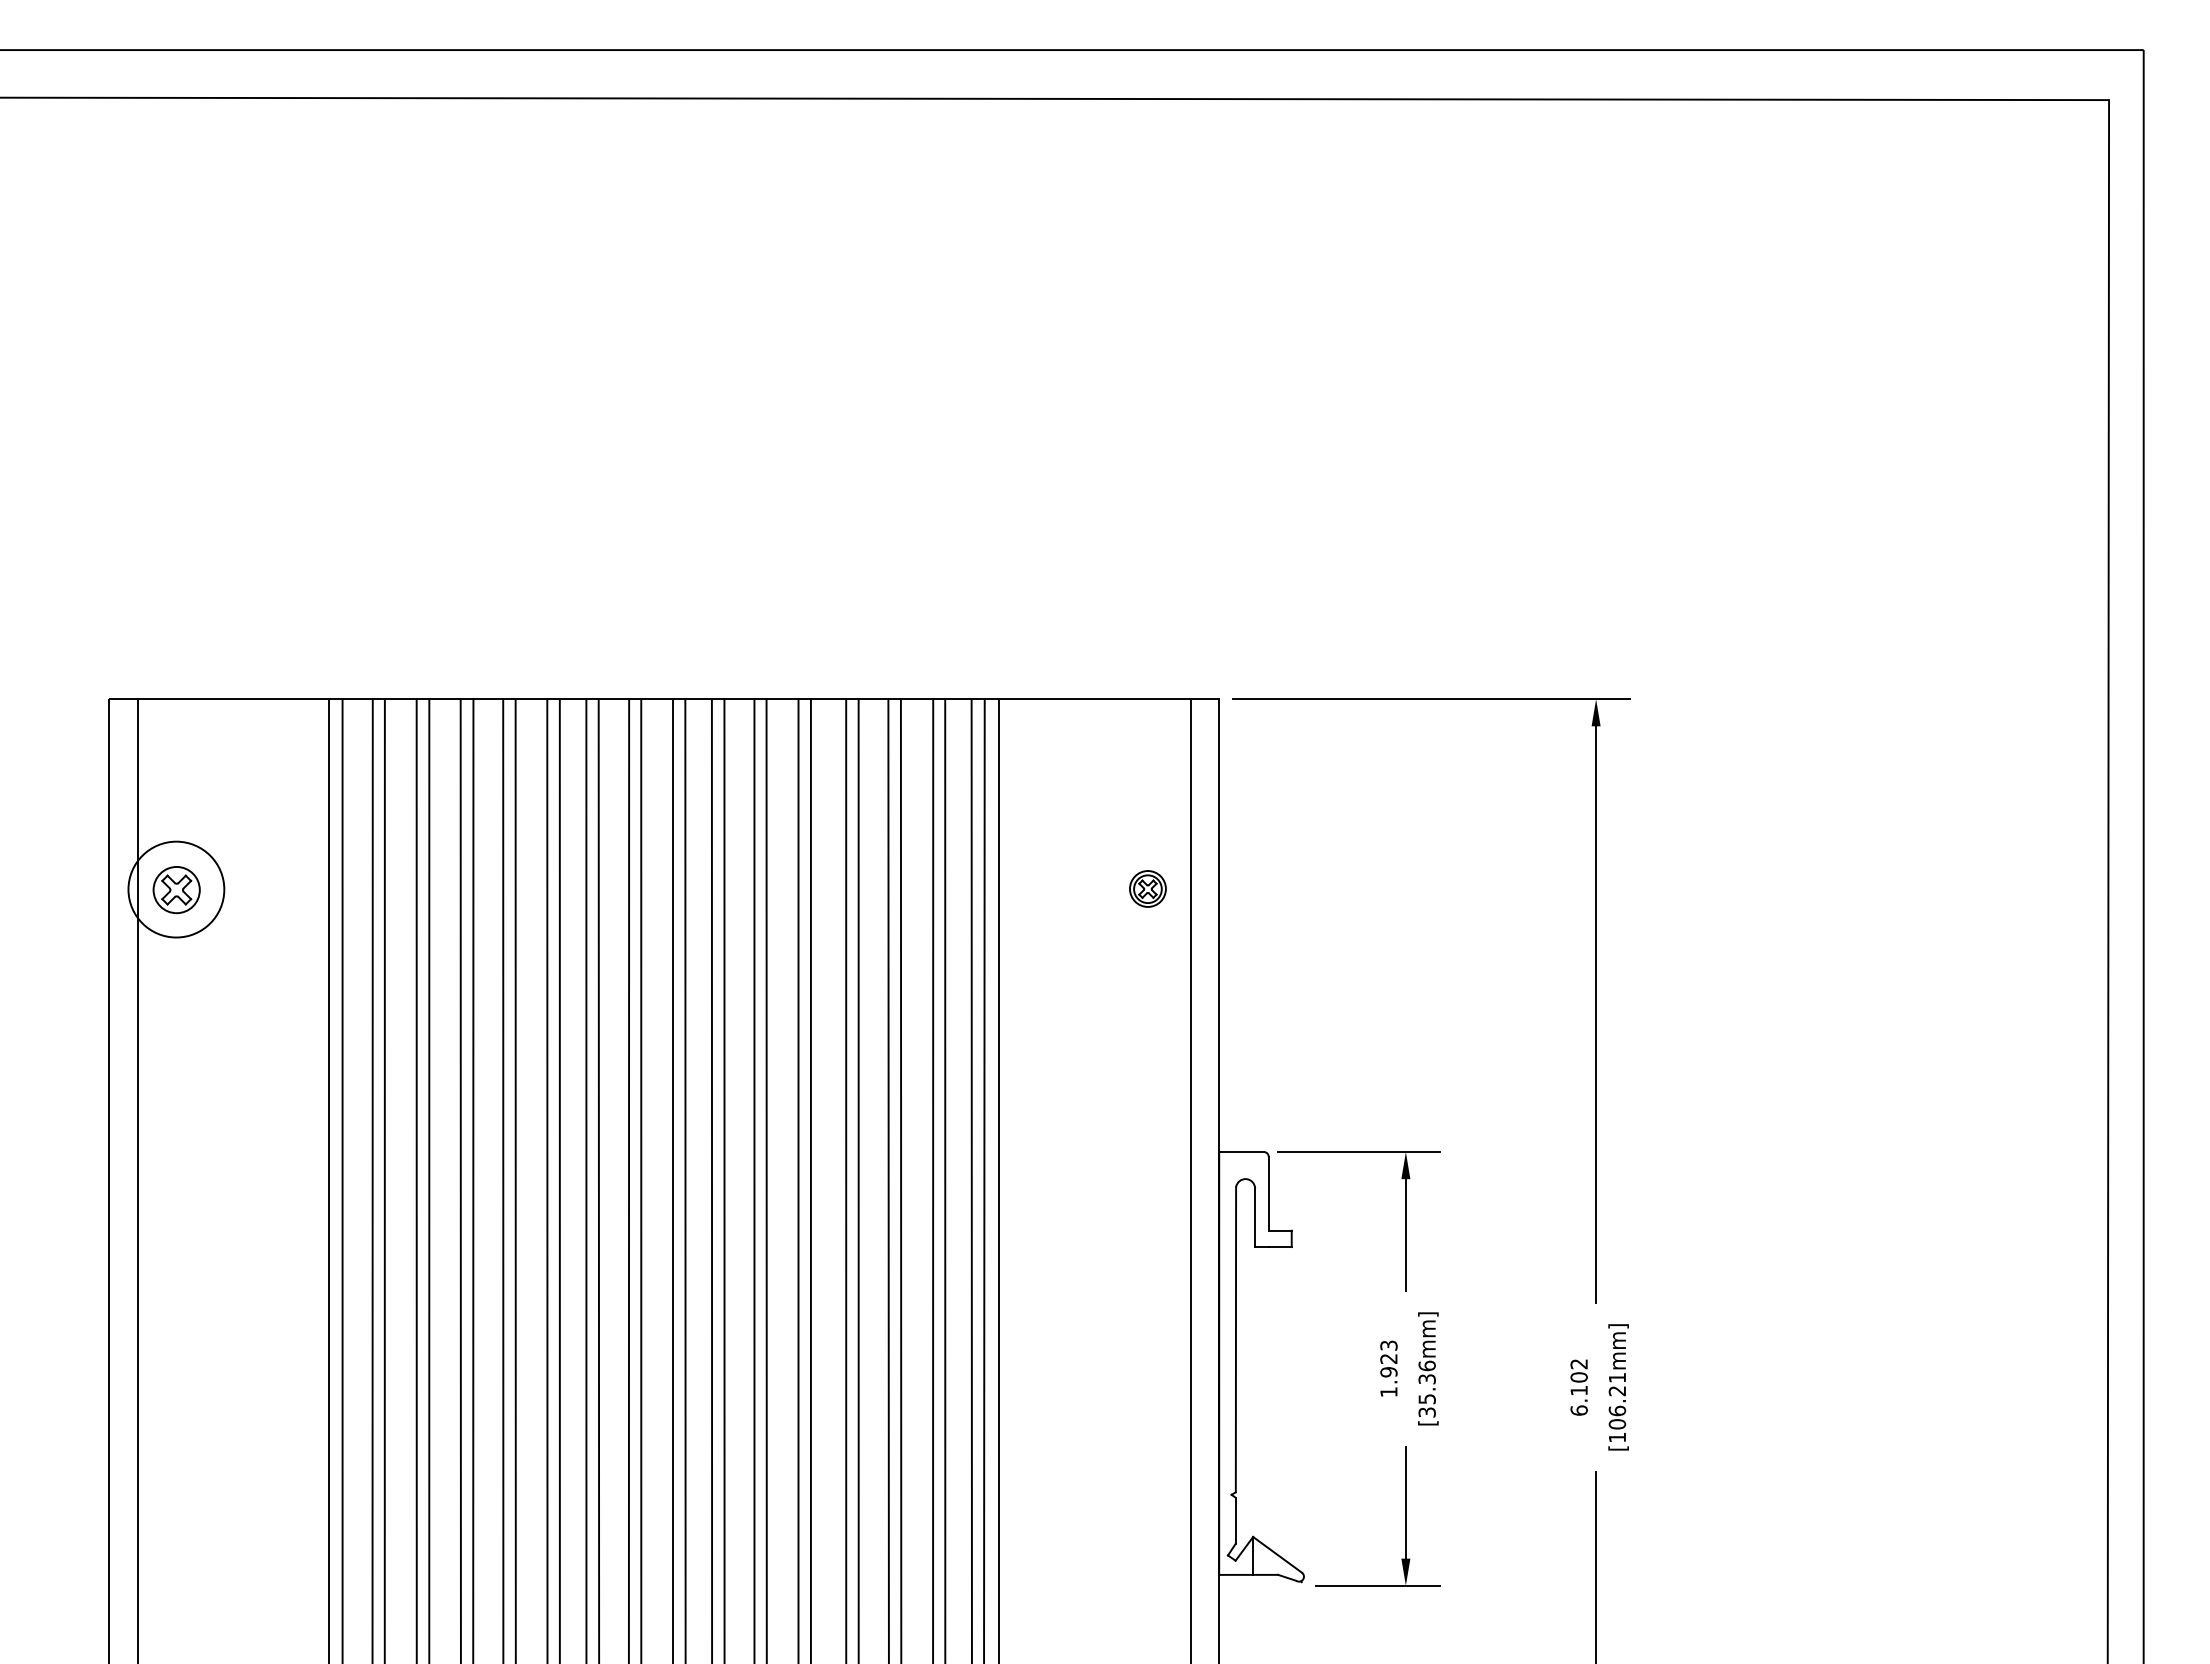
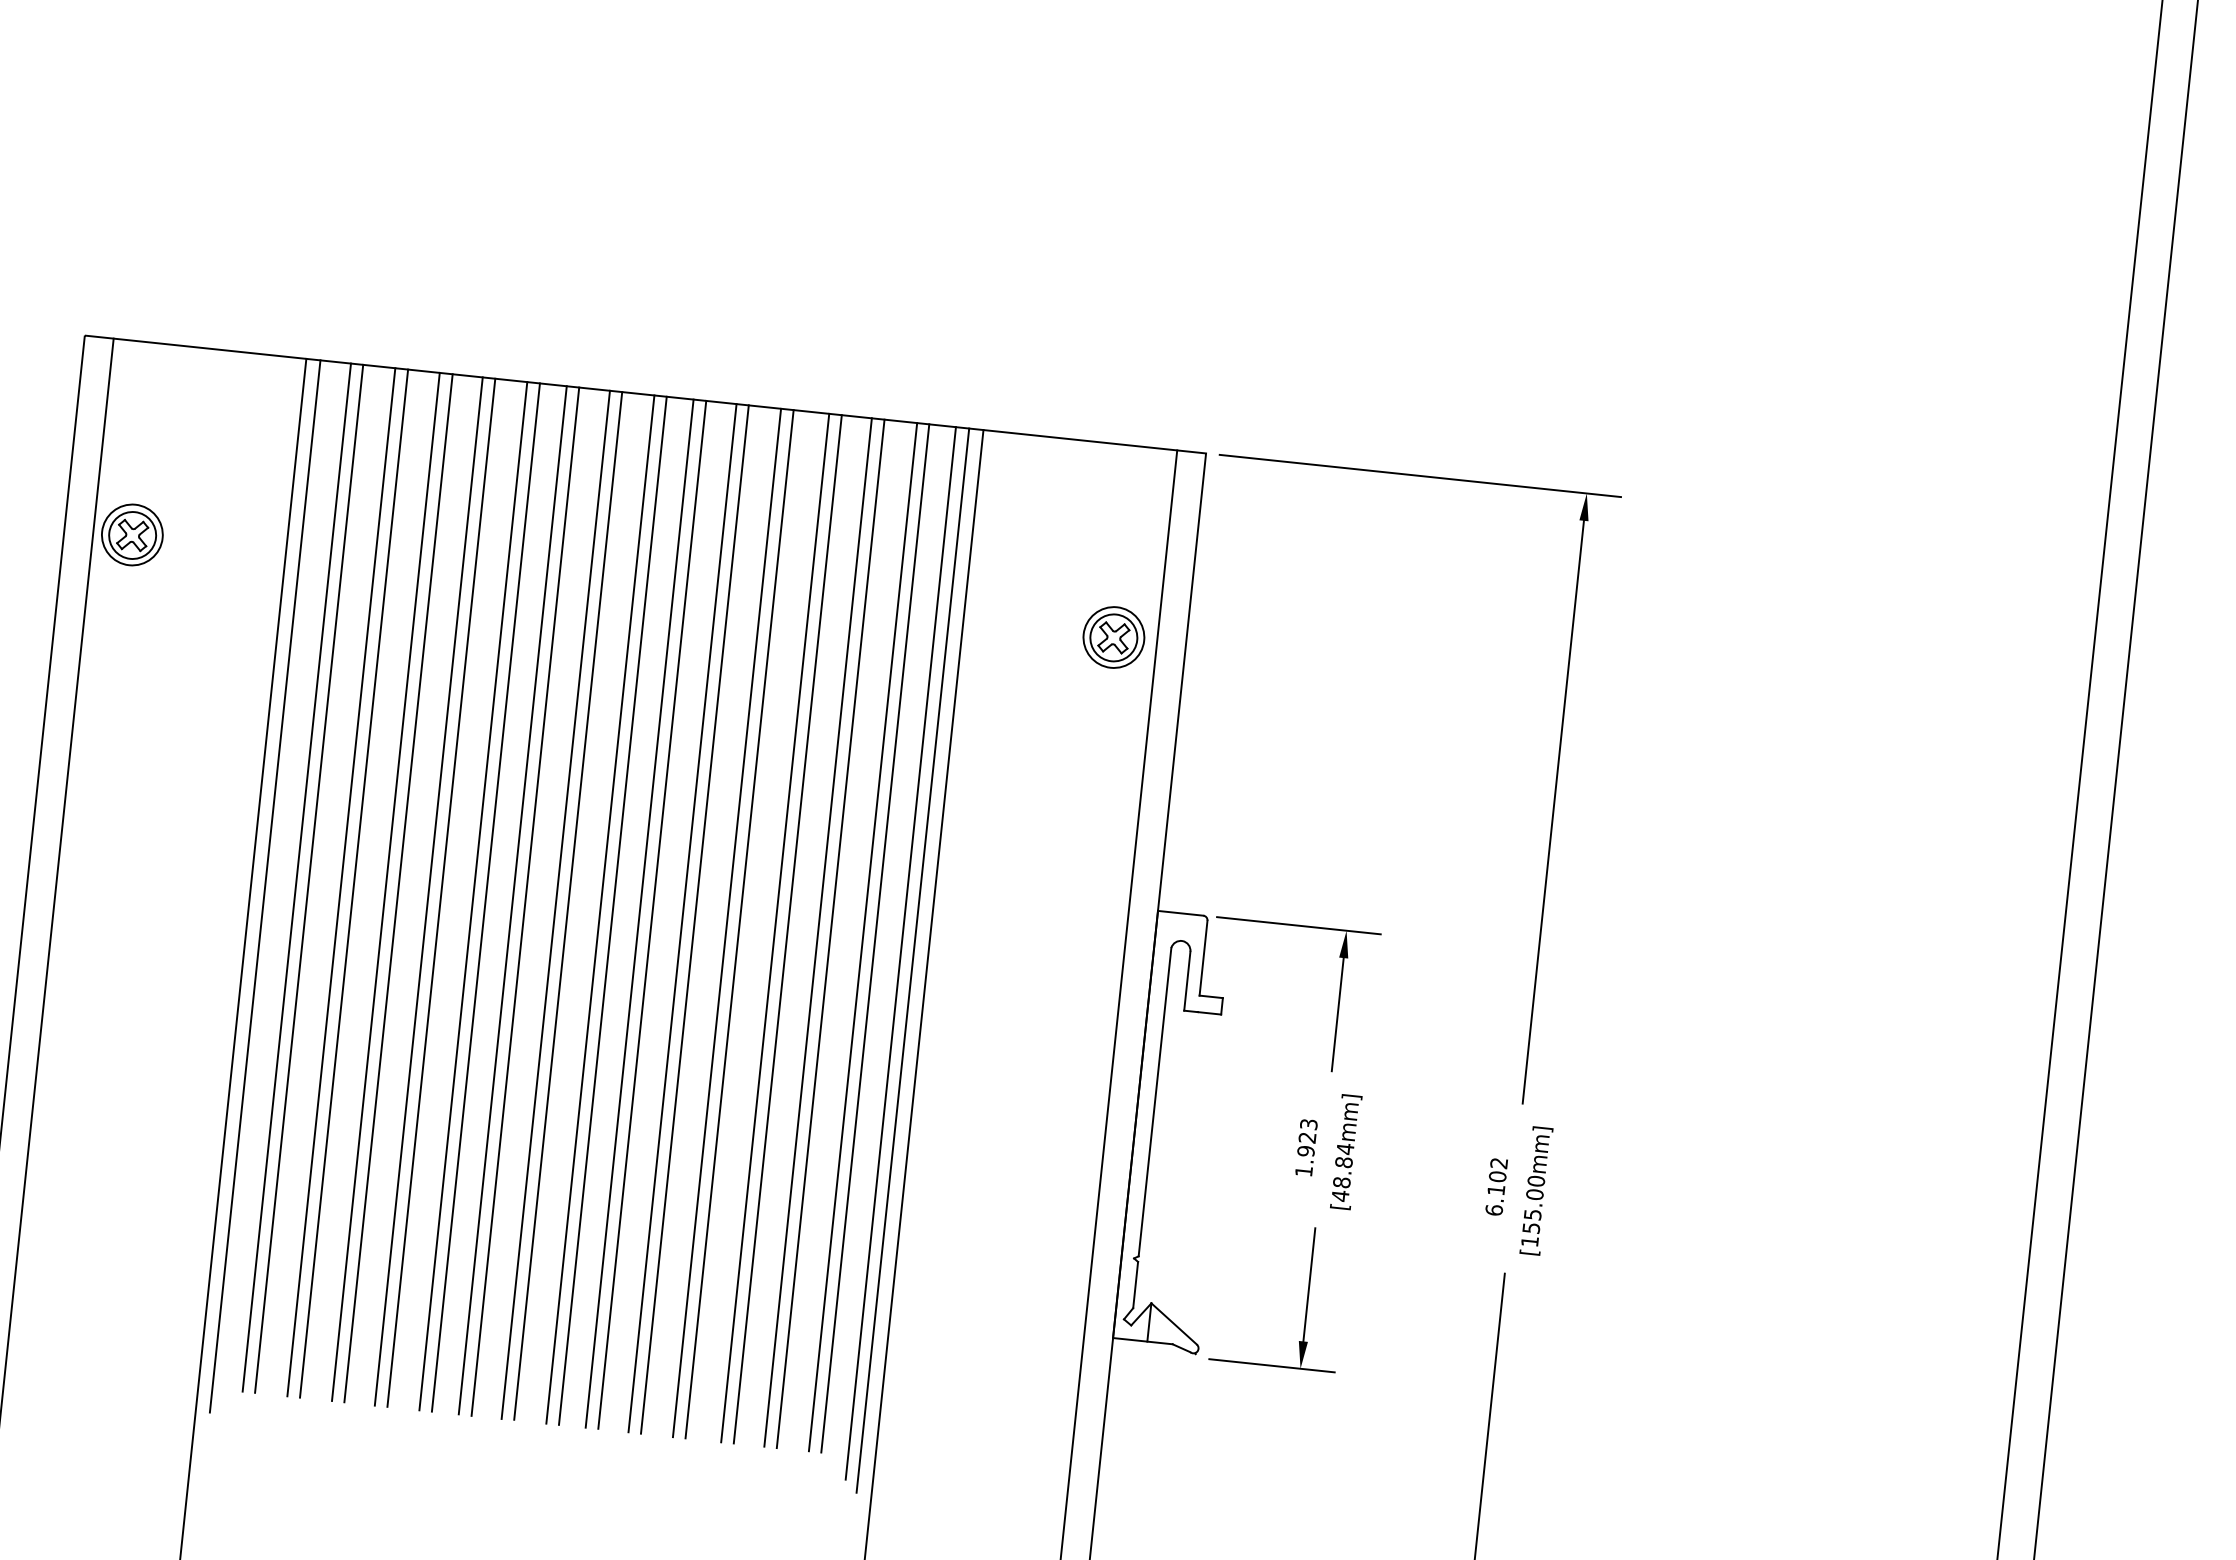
part: (1147, 888) -> (1113, 636), size x1.67
circle: (176, 889) -> (132, 534), size x0.62
text: (1426, 1389) -> (1342, 1172), [35.36mm] -> [48.84mm]
text: (1617, 1400) -> (1533, 1204), [106.21mm] -> [155.00mm]

